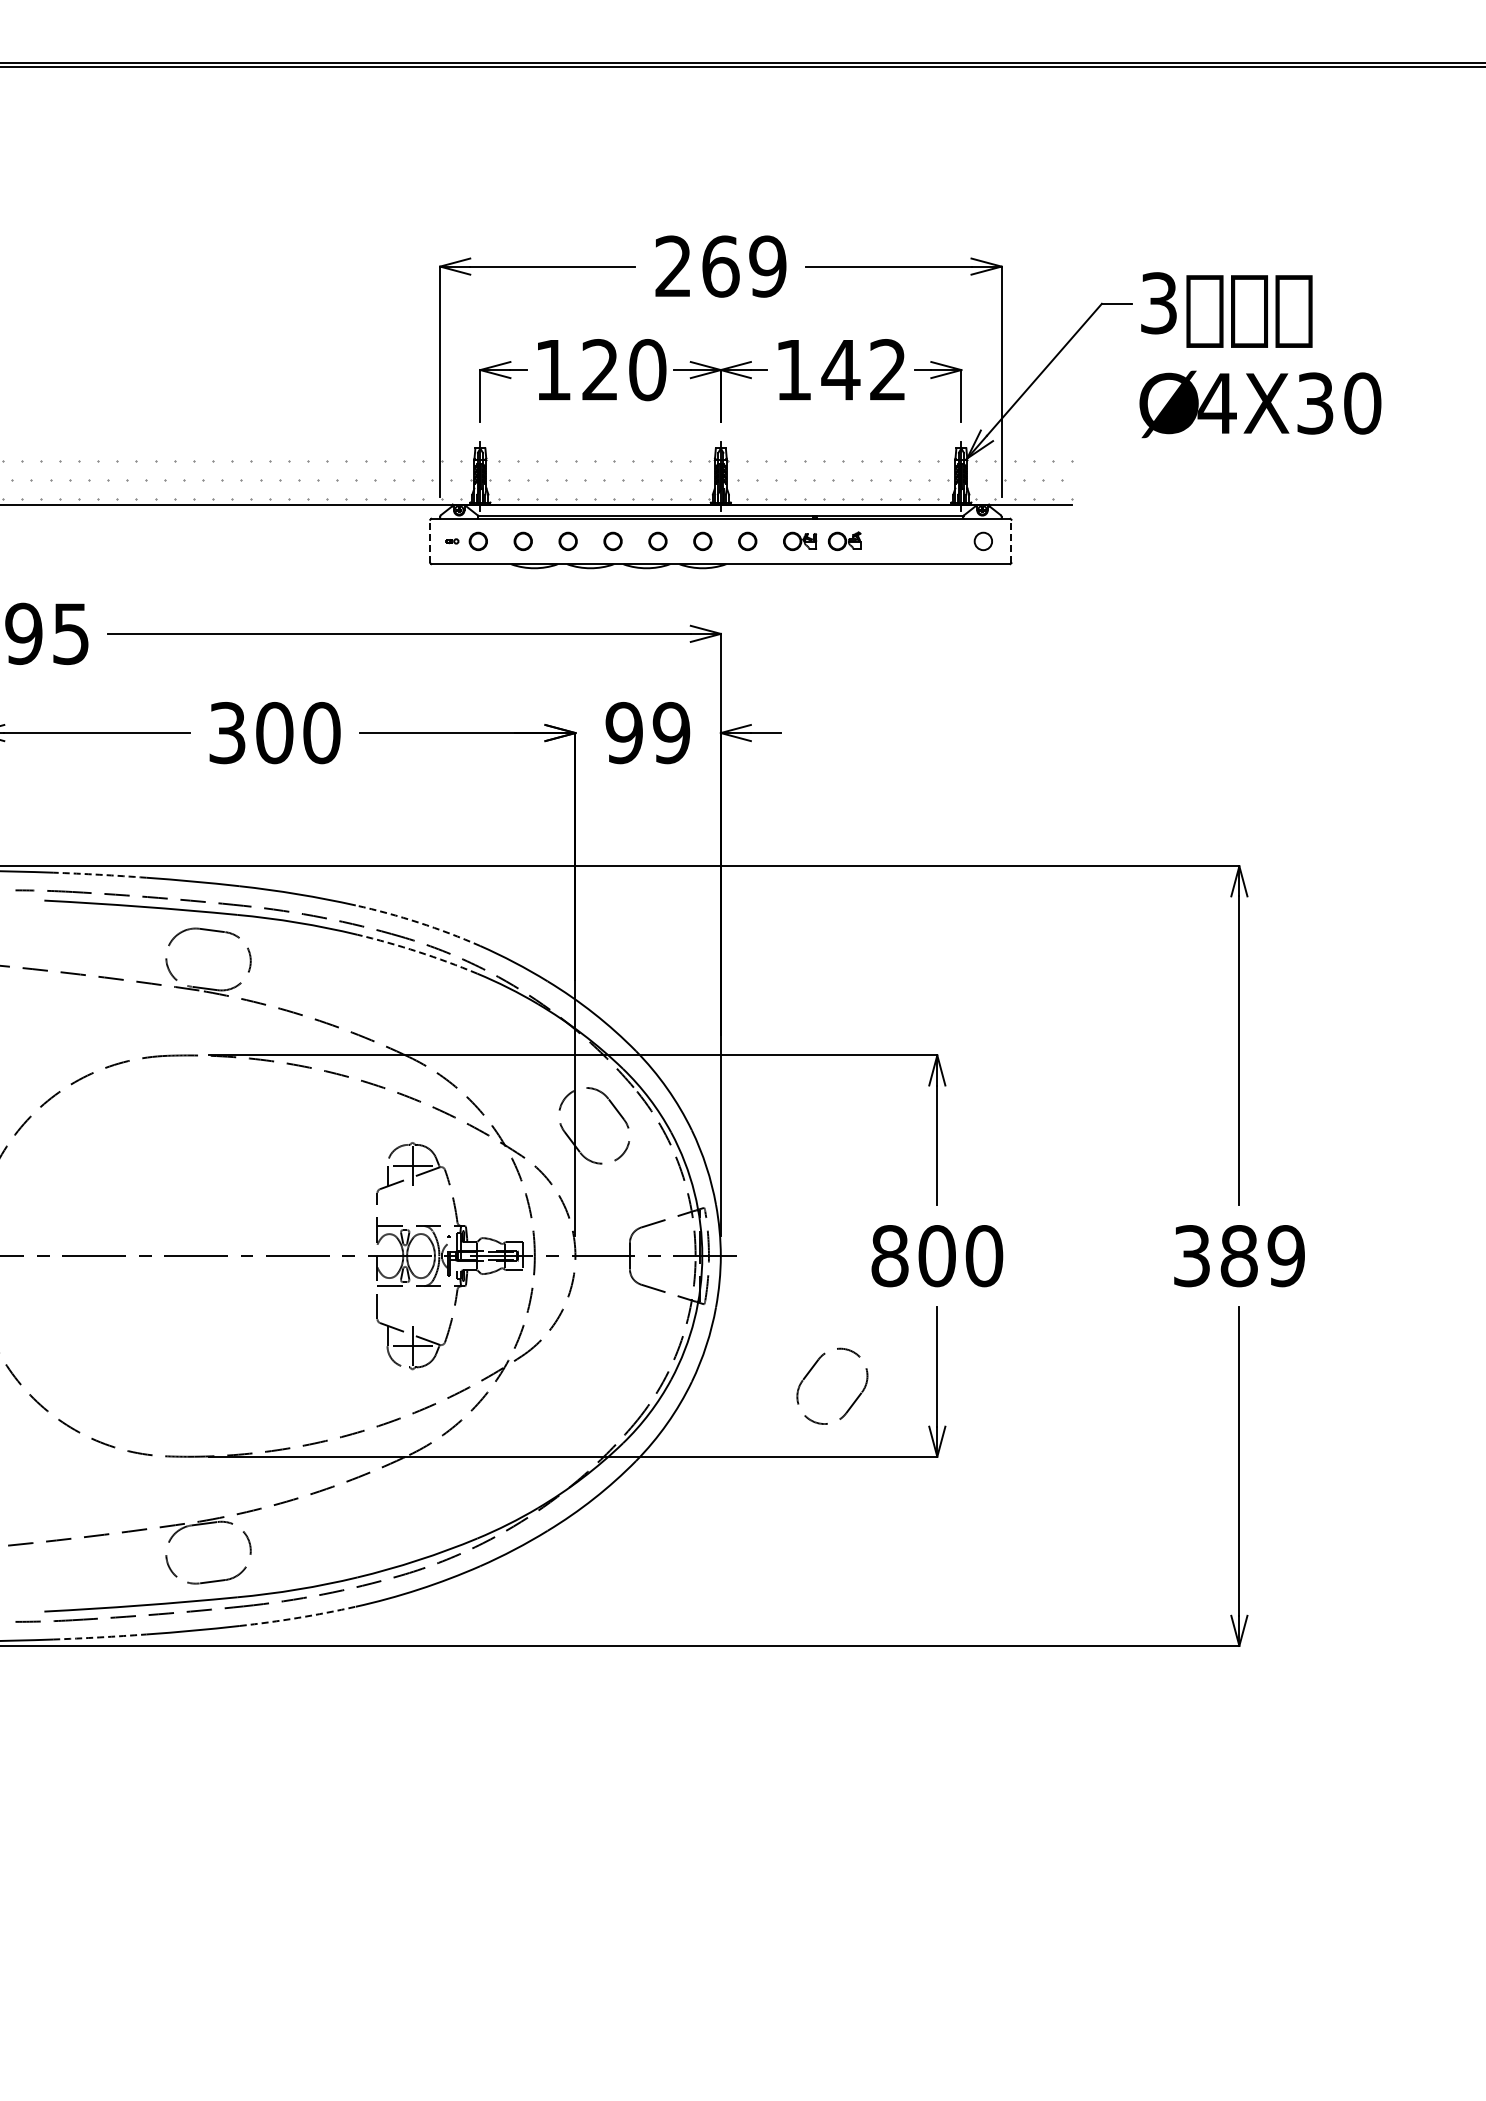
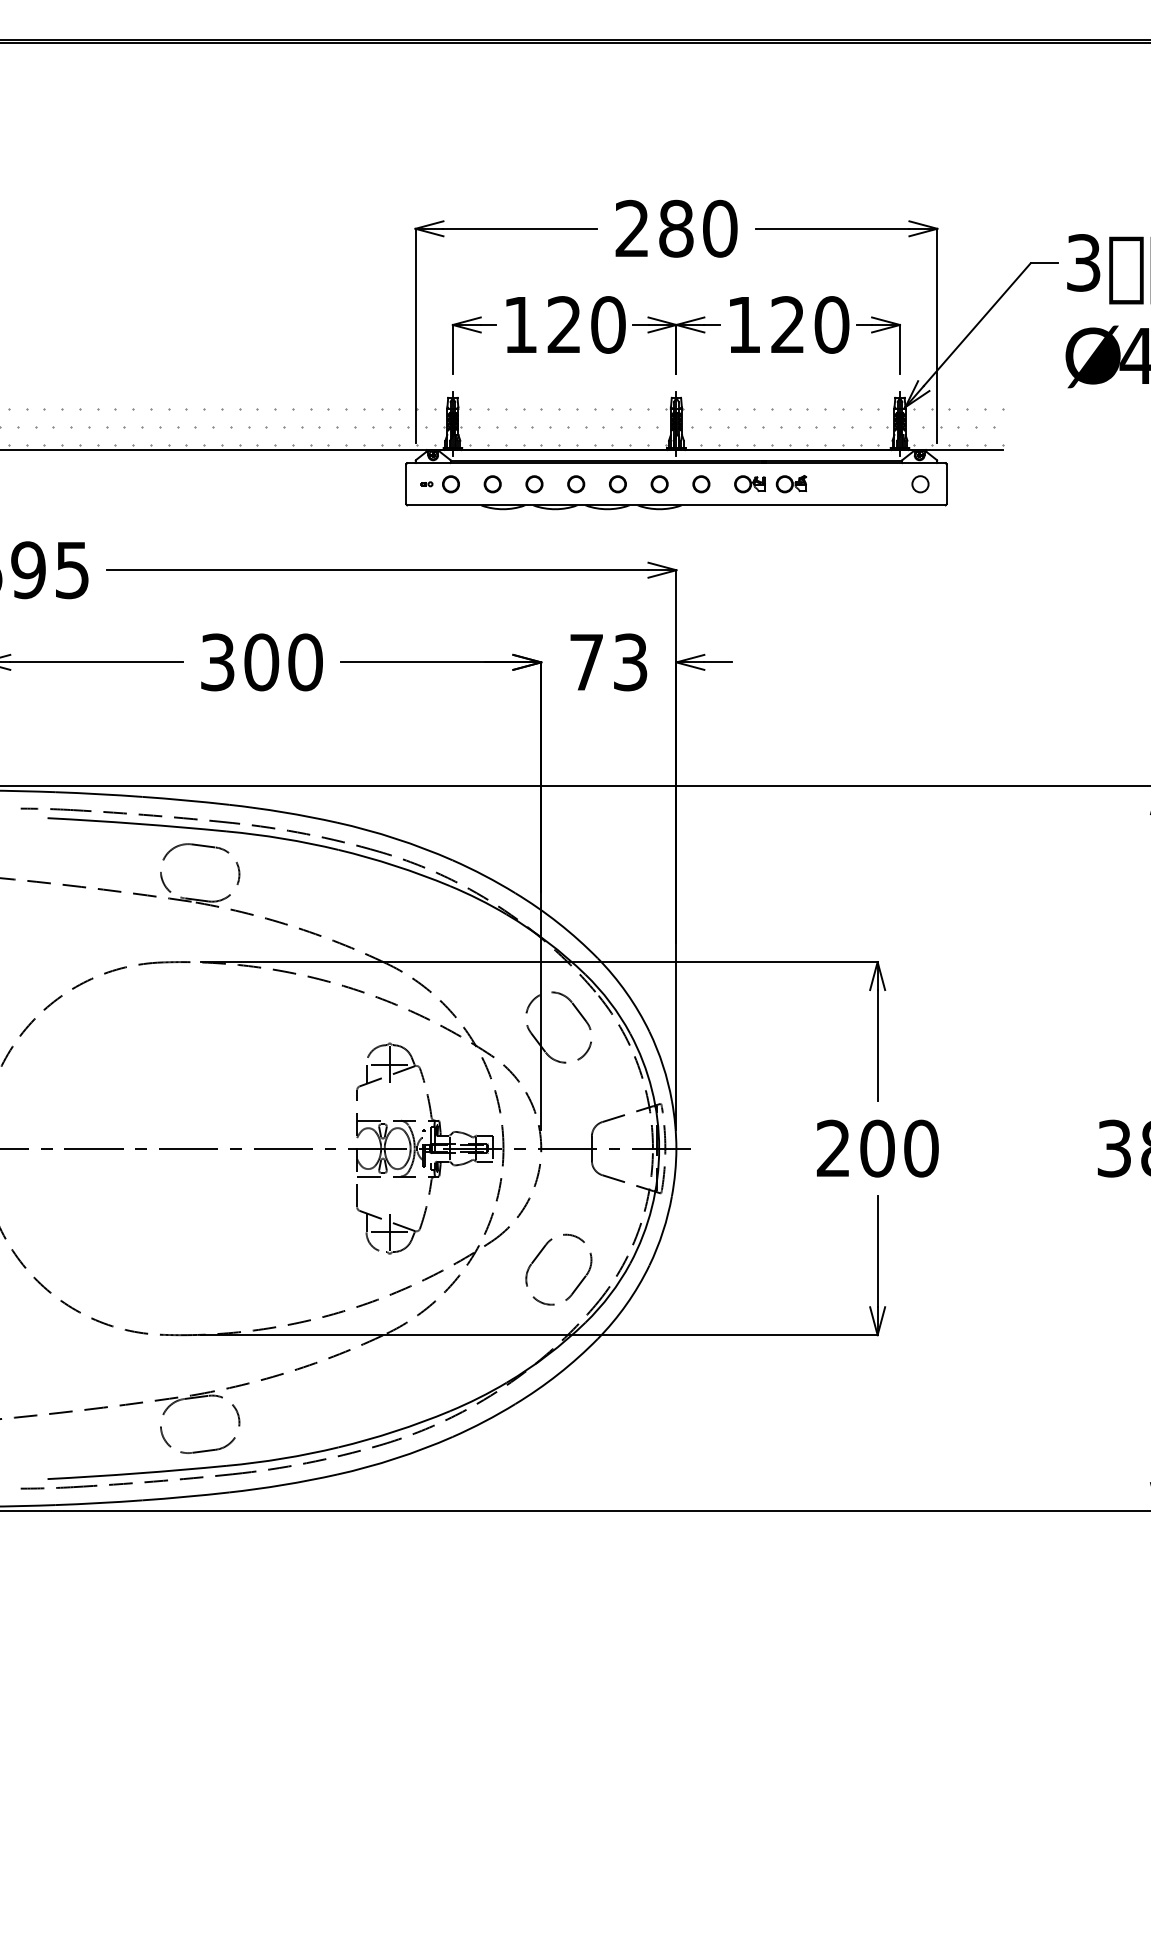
text: (744, 266) -> (698, 228), 269 -> 280
text: (863, 370) -> (809, 325), 142 -> 120
line: (430, 541) -> (406, 484), dashed -> solid
line: (1011, 541) -> (946, 484), dashed -> solid
text: (647, 733) -> (608, 662), 99 -> 73
arc: (99, 874) -> (98, 793), dashed -> solid
arc: (418, 922) -> (395, 838), dashed -> solid
arc: (418, 951) -> (395, 865), dashed -> solid
text: (889, 1256) -> (833, 1149), 800 -> 200
part: (812, 1369) -> (540, 1254), moved
arc: (298, 1617) -> (283, 1484), dashed -> solid
arc: (99, 1637) -> (98, 1503), dashed -> solid

